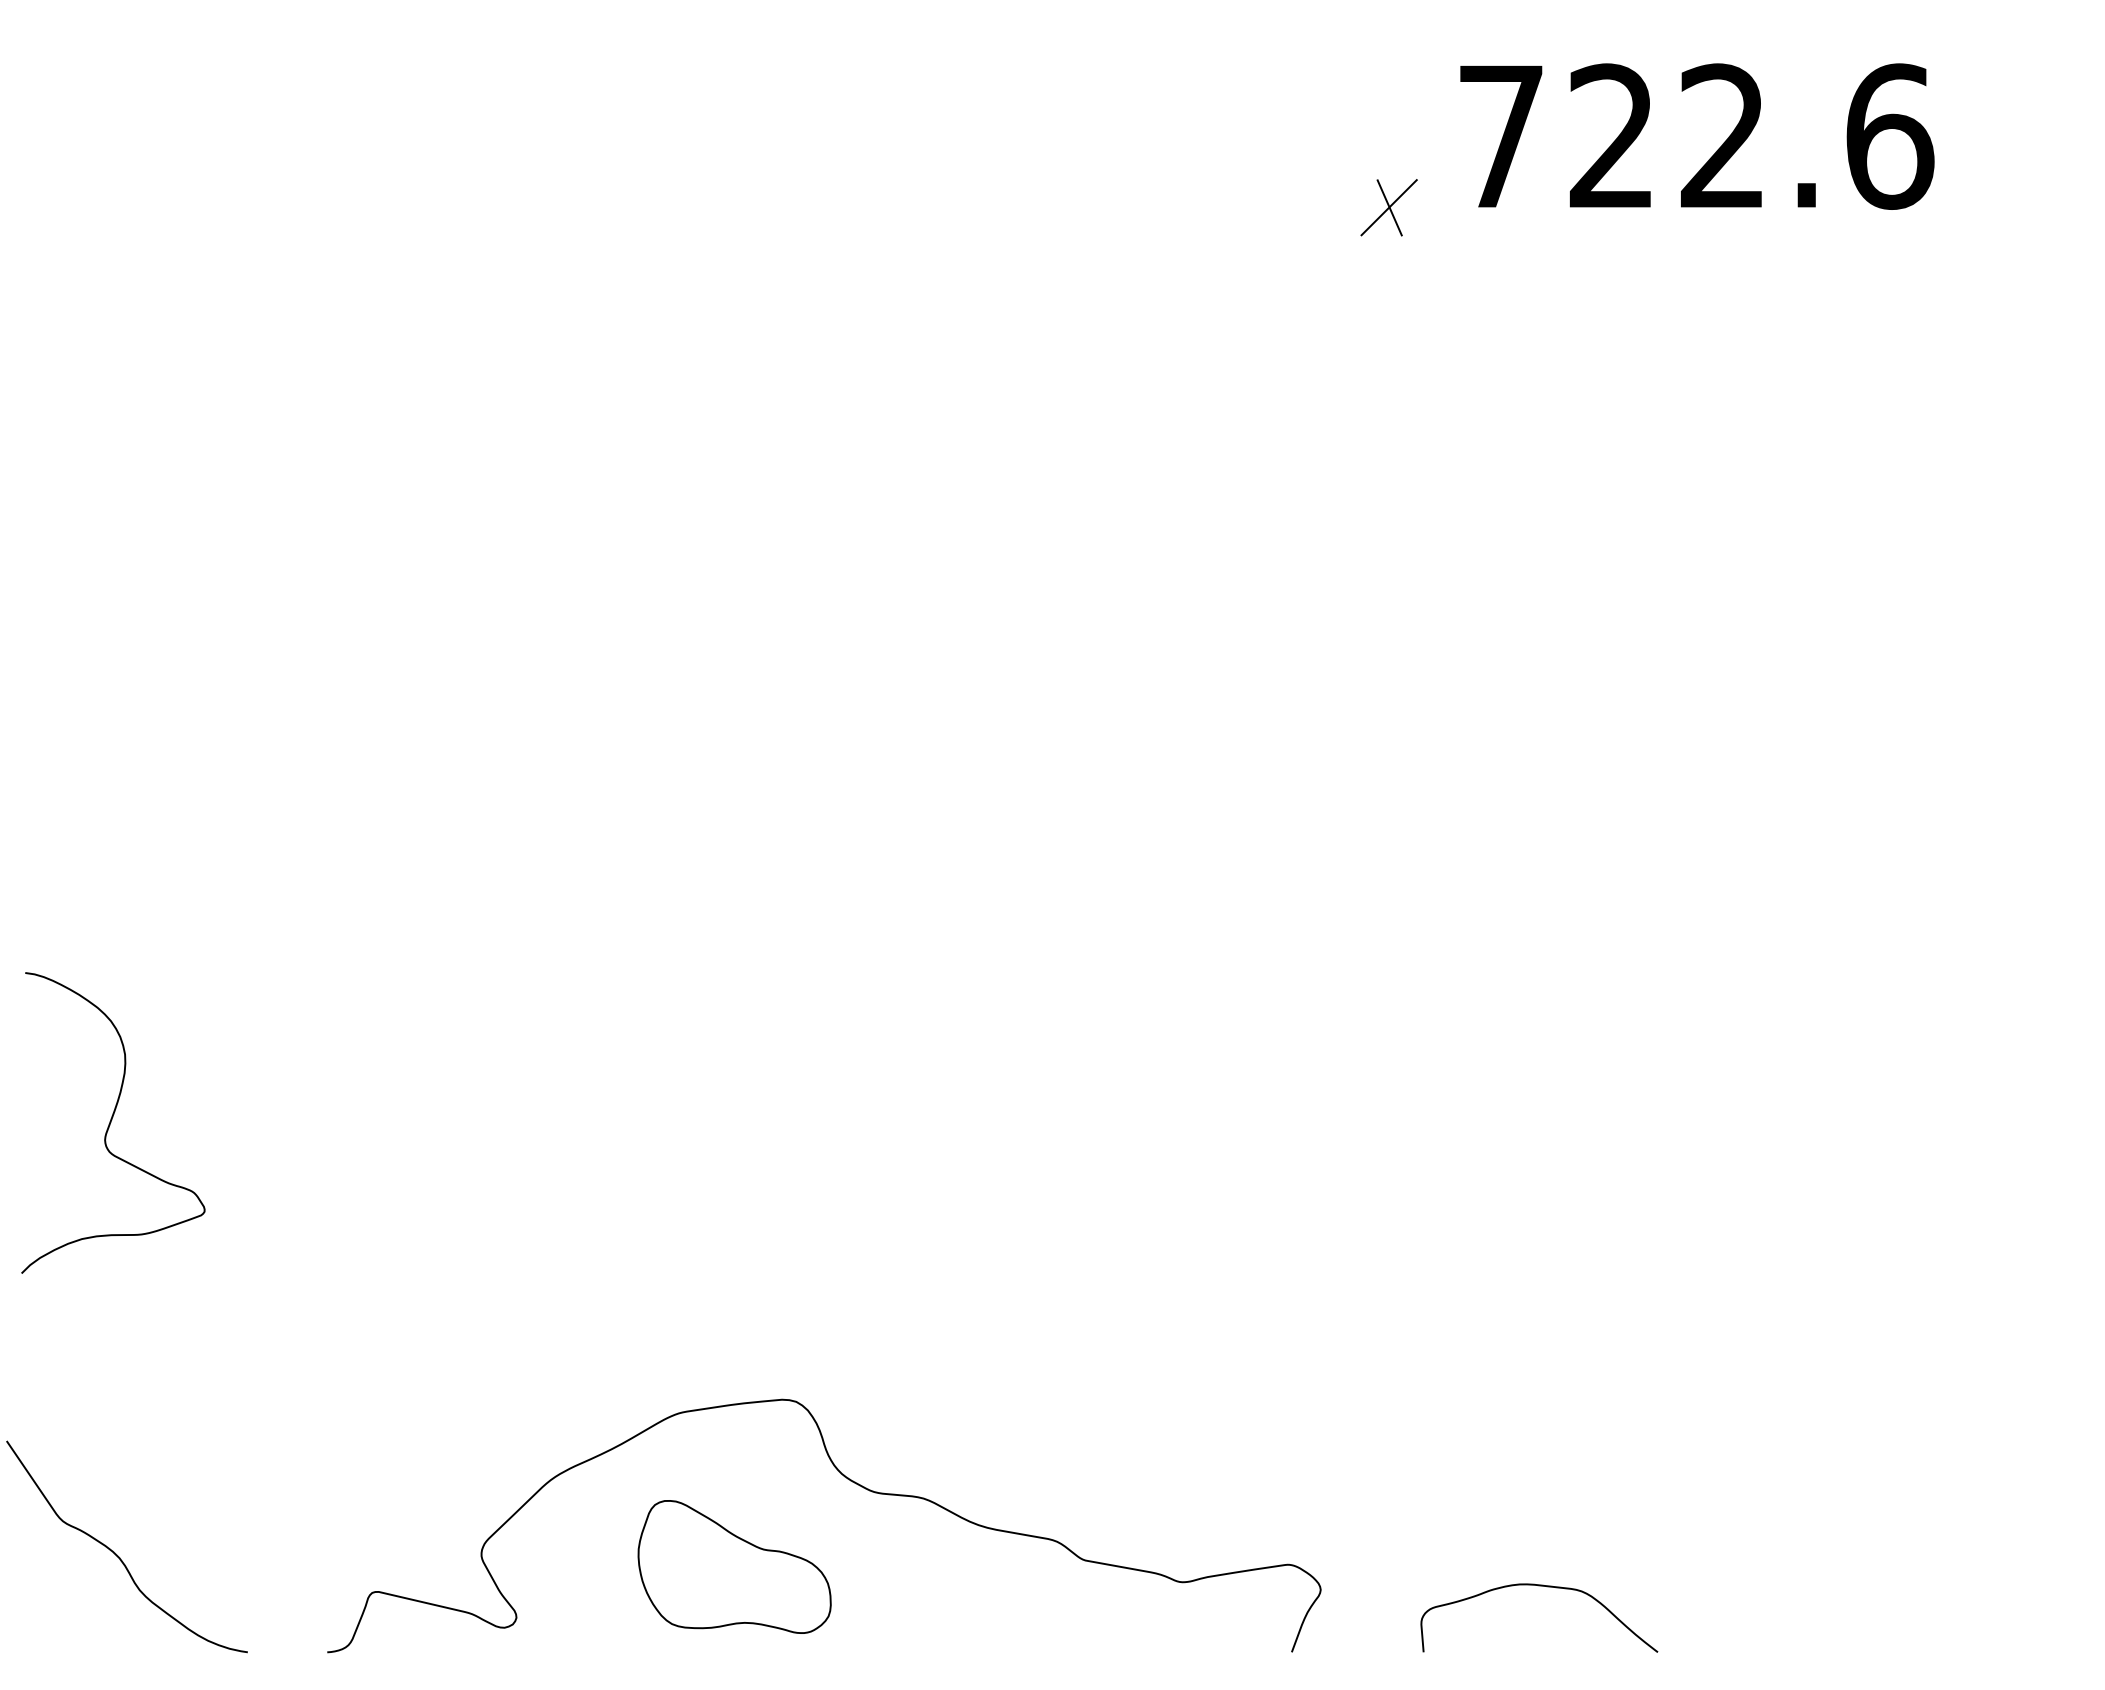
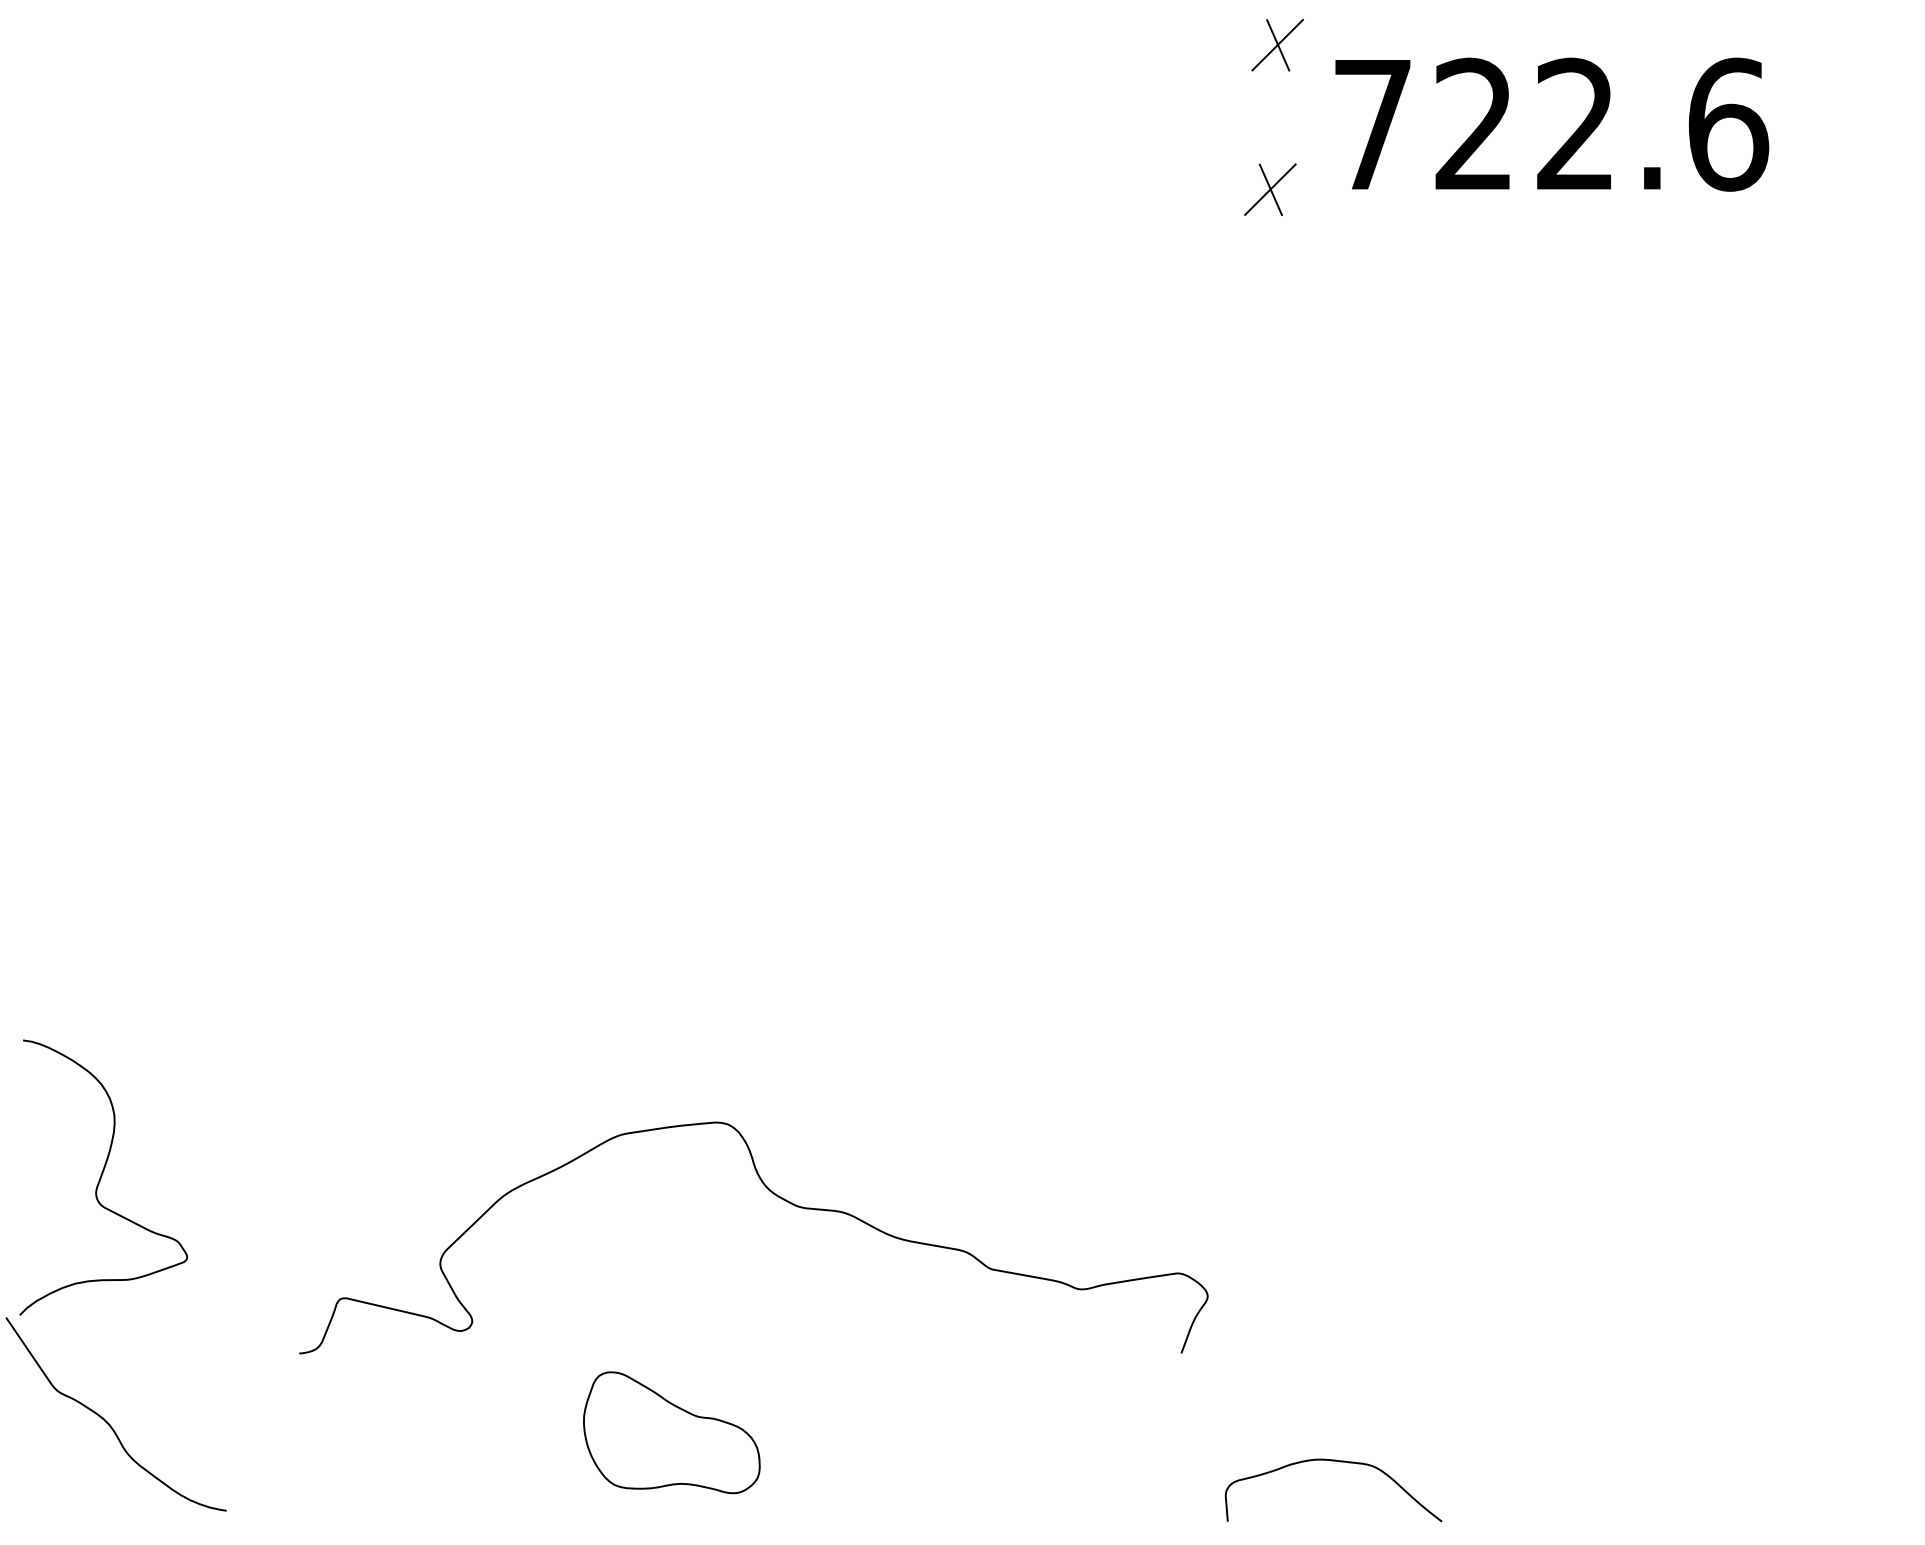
part: (1396, 49) -> (1277, 45), added
curve: (111, 1122) -> (101, 1177), moved
curve: (850, 1481) -> (777, 1197), moved
curve: (1539, 1586) -> (1333, 1461), moved

